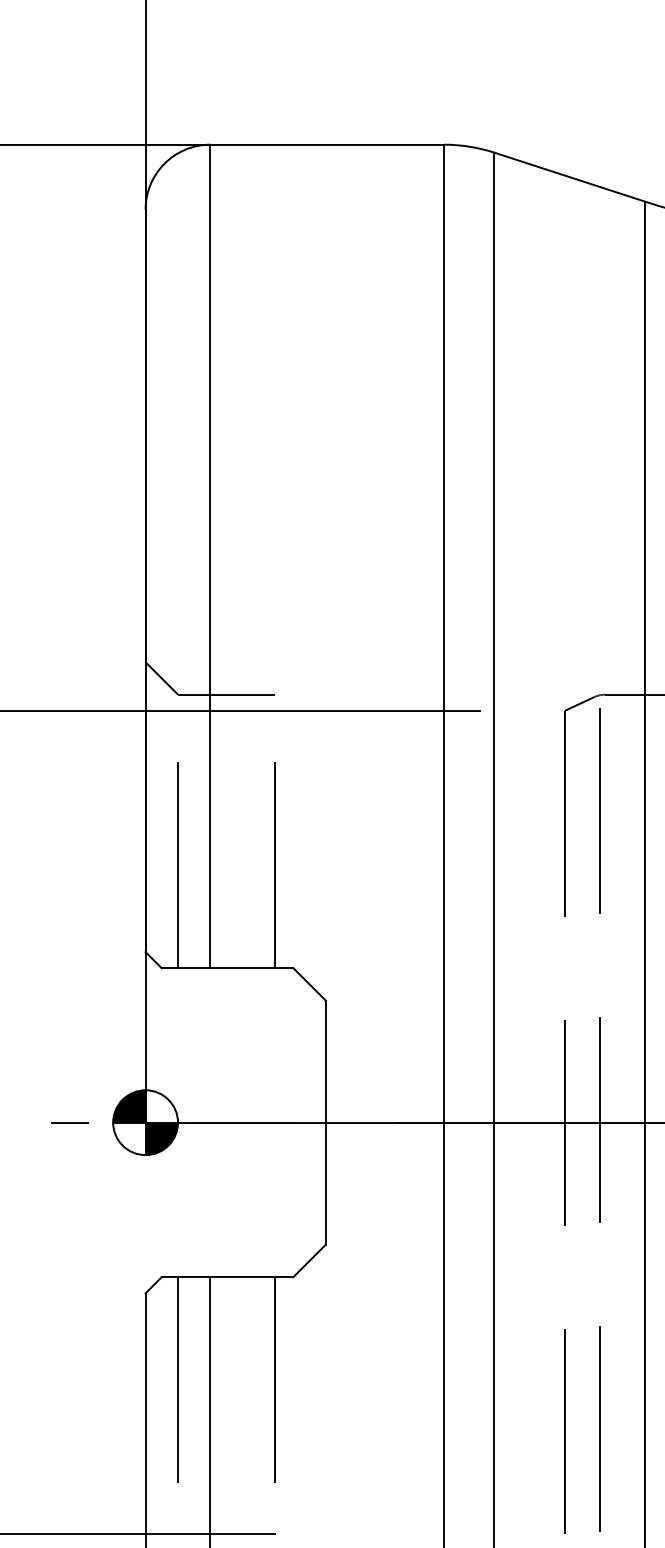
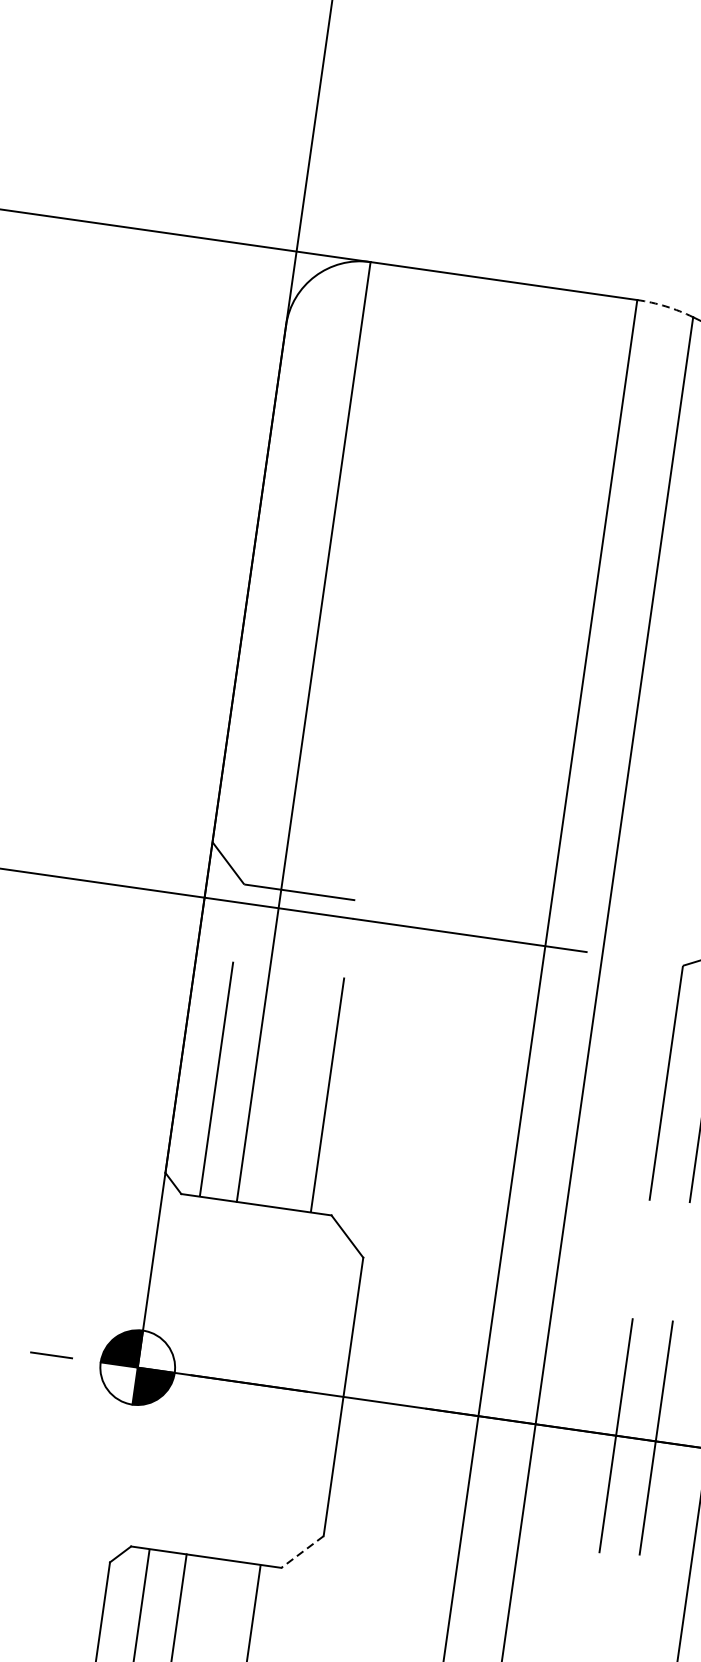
arc: (469, 146) -> (665, 306), solid -> dashed
line: (309, 1260) -> (302, 1551), solid -> dashed

